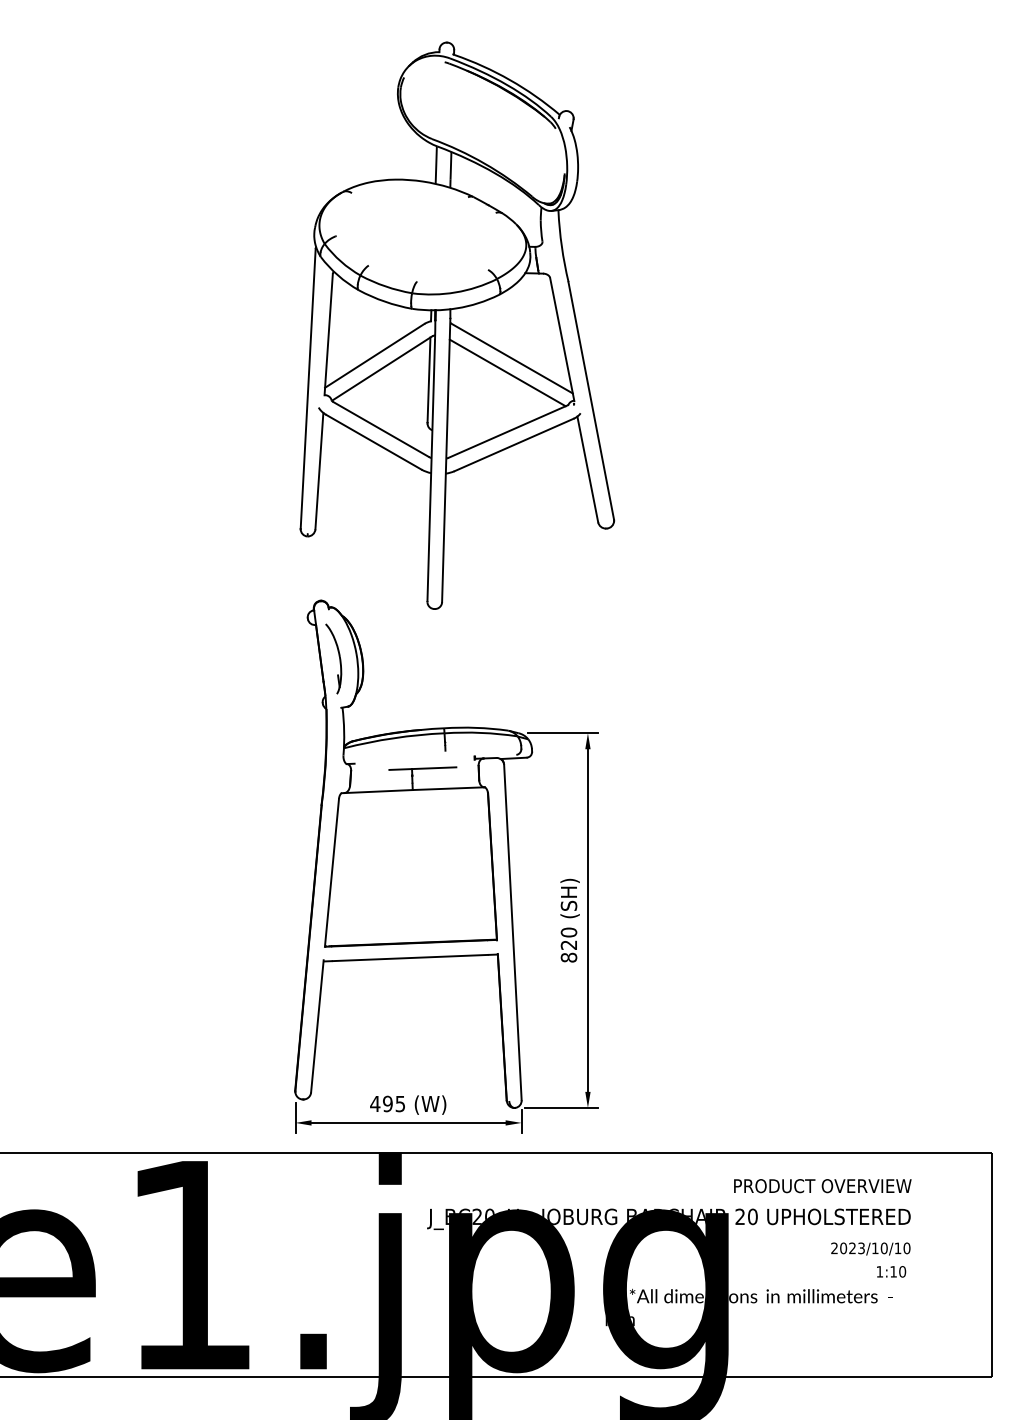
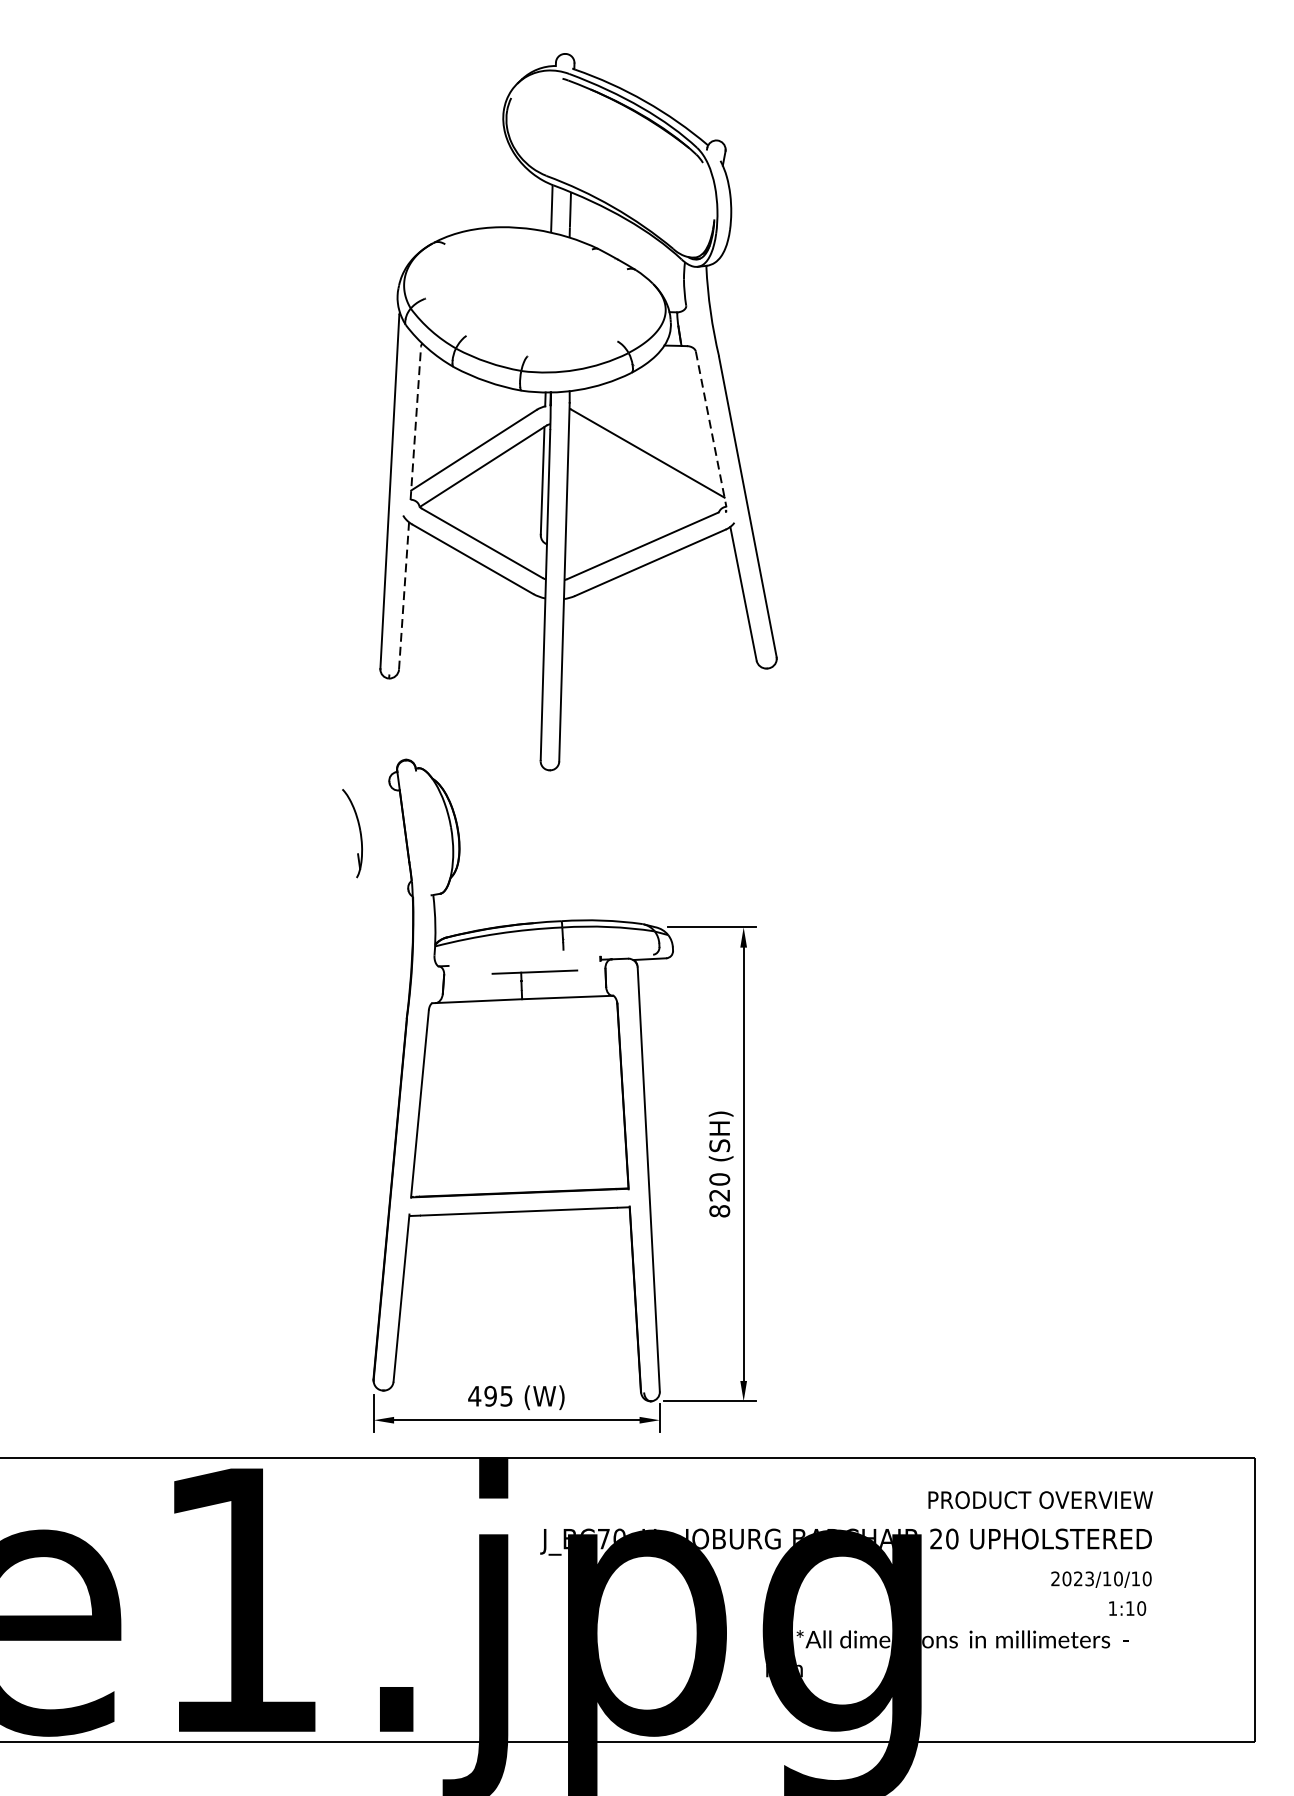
line: (328, 334) -> (415, 423), solid -> dashed
line: (562, 339) -> (711, 429), solid -> dashed
line: (507, 372) -> (641, 471), removed
line: (319, 470) -> (404, 595), solid -> dashed
part: (333, 658) -> (352, 832), moved
text: (476, 1216) -> (602, 1538), J_BC20_U -> J_BC70_U

